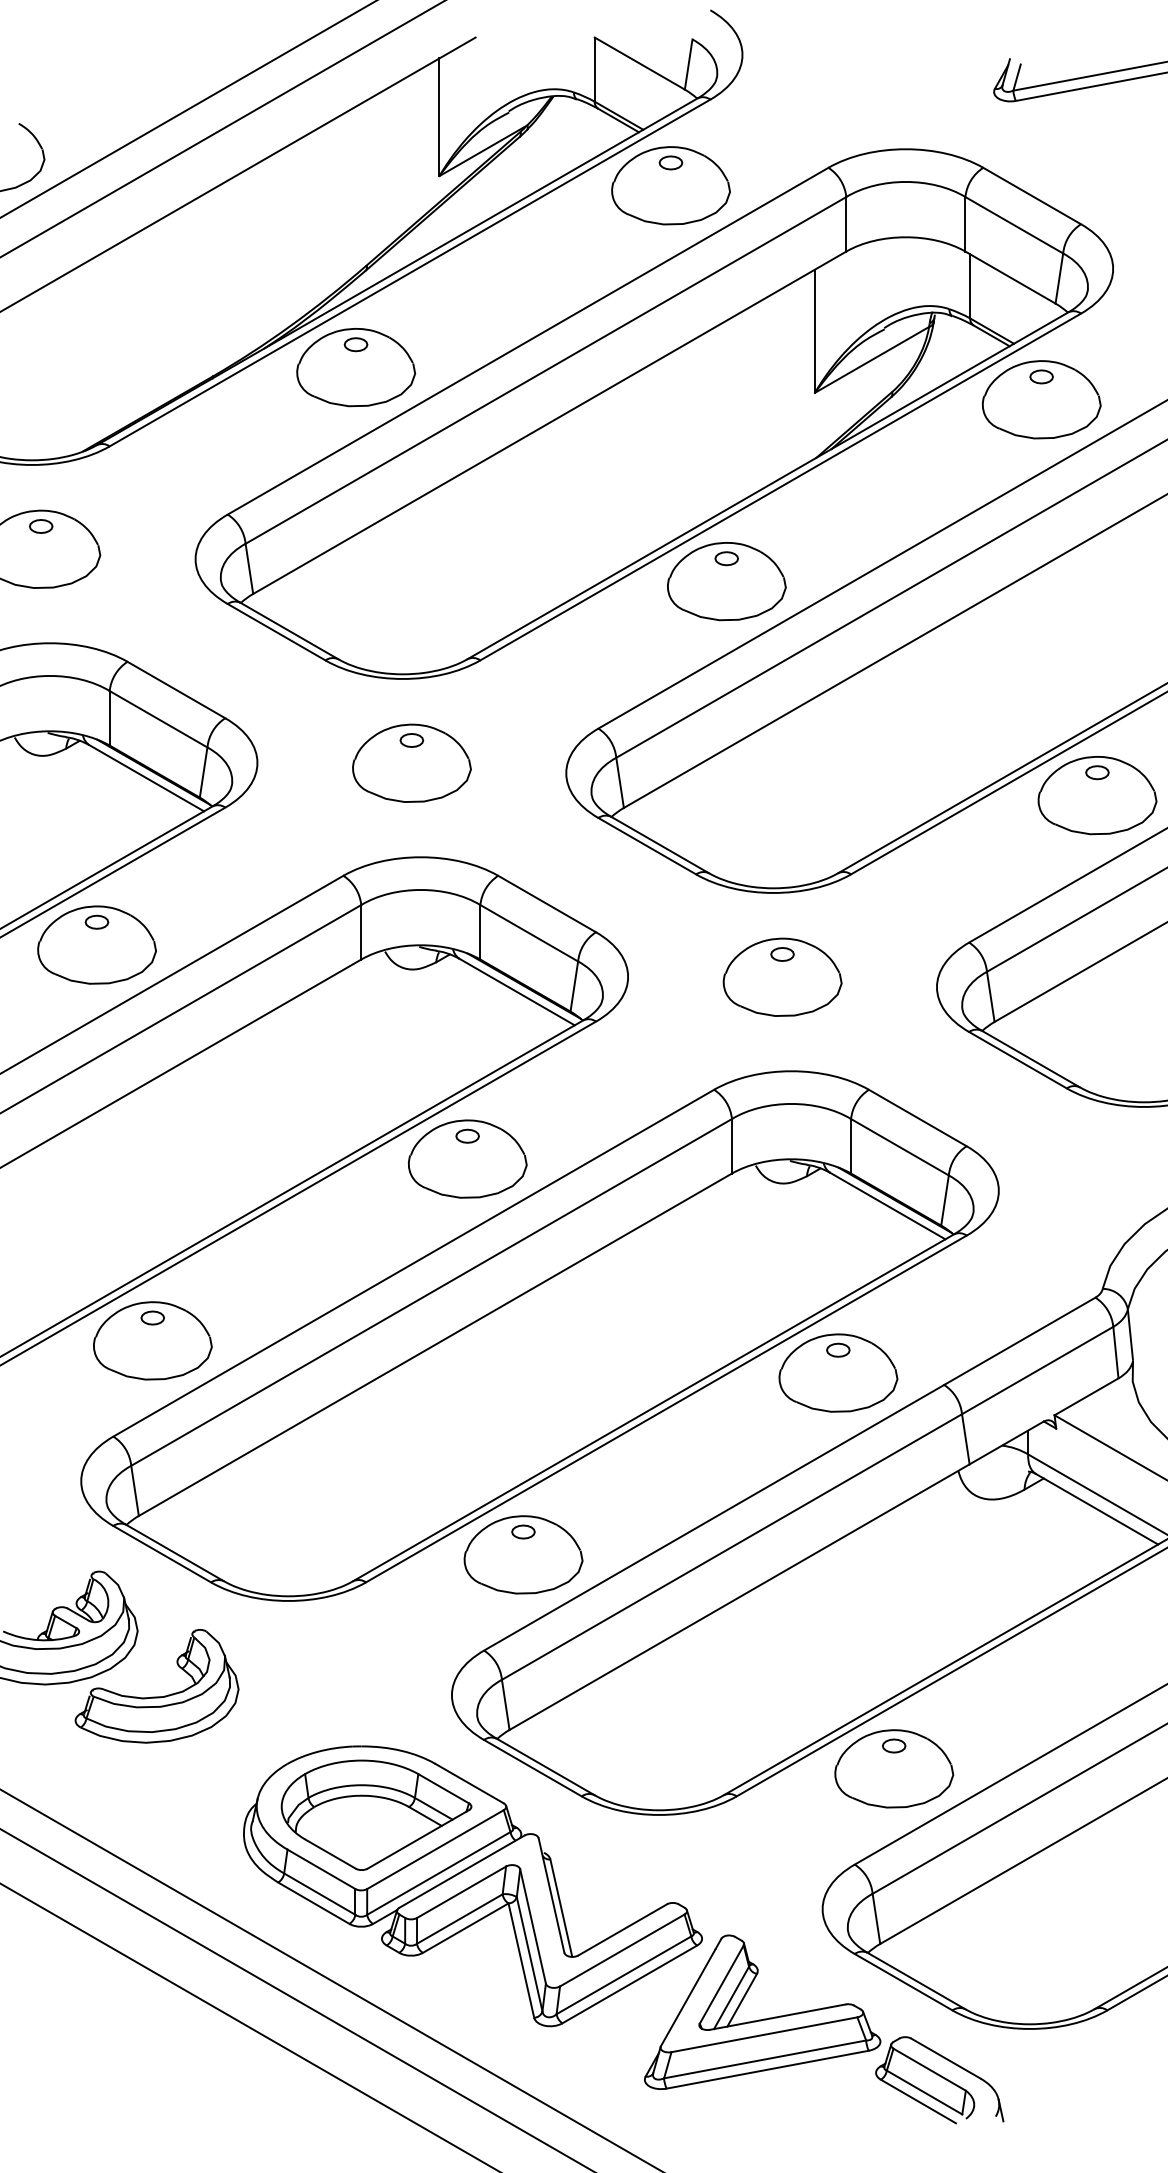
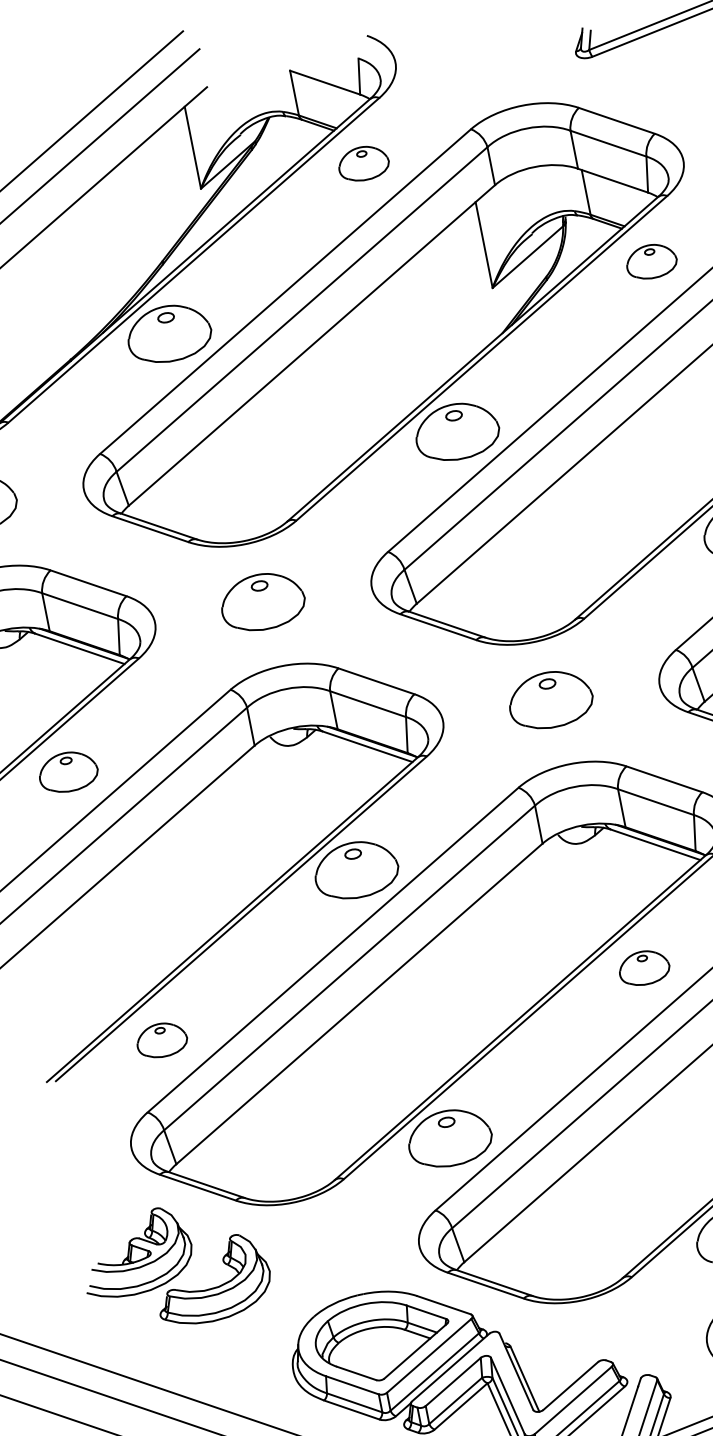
part: (670, 185) -> (363, 163), size x0.6
part: (1041, 399) -> (651, 261), size x0.6
part: (96, 944) -> (67, 771), size x0.7
part: (152, 1340) -> (161, 1040), size x0.6
part: (838, 1372) -> (644, 967), size x0.6

